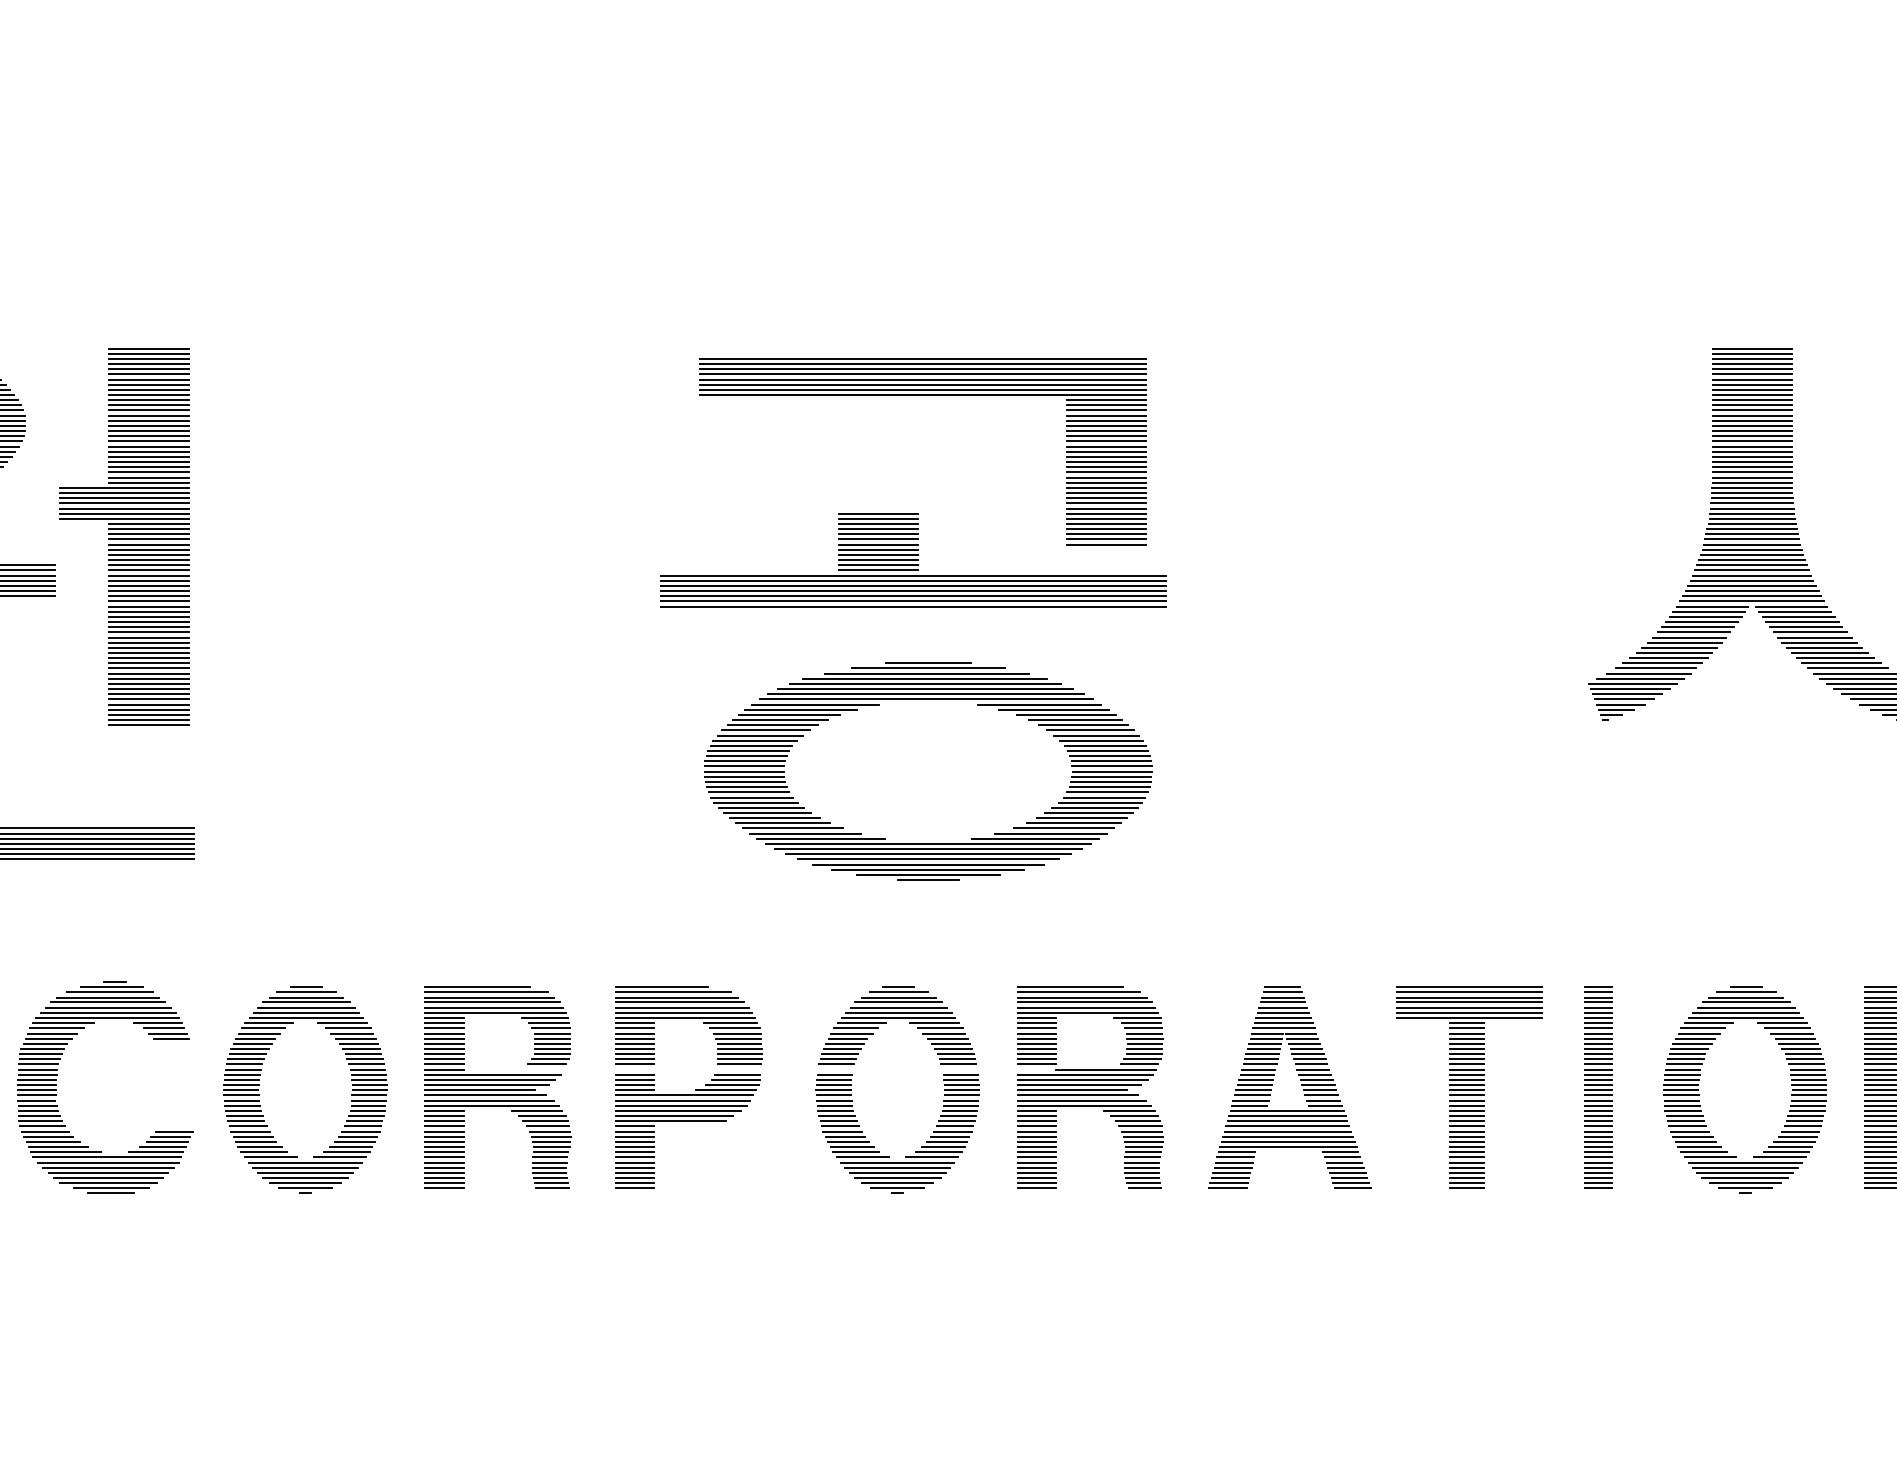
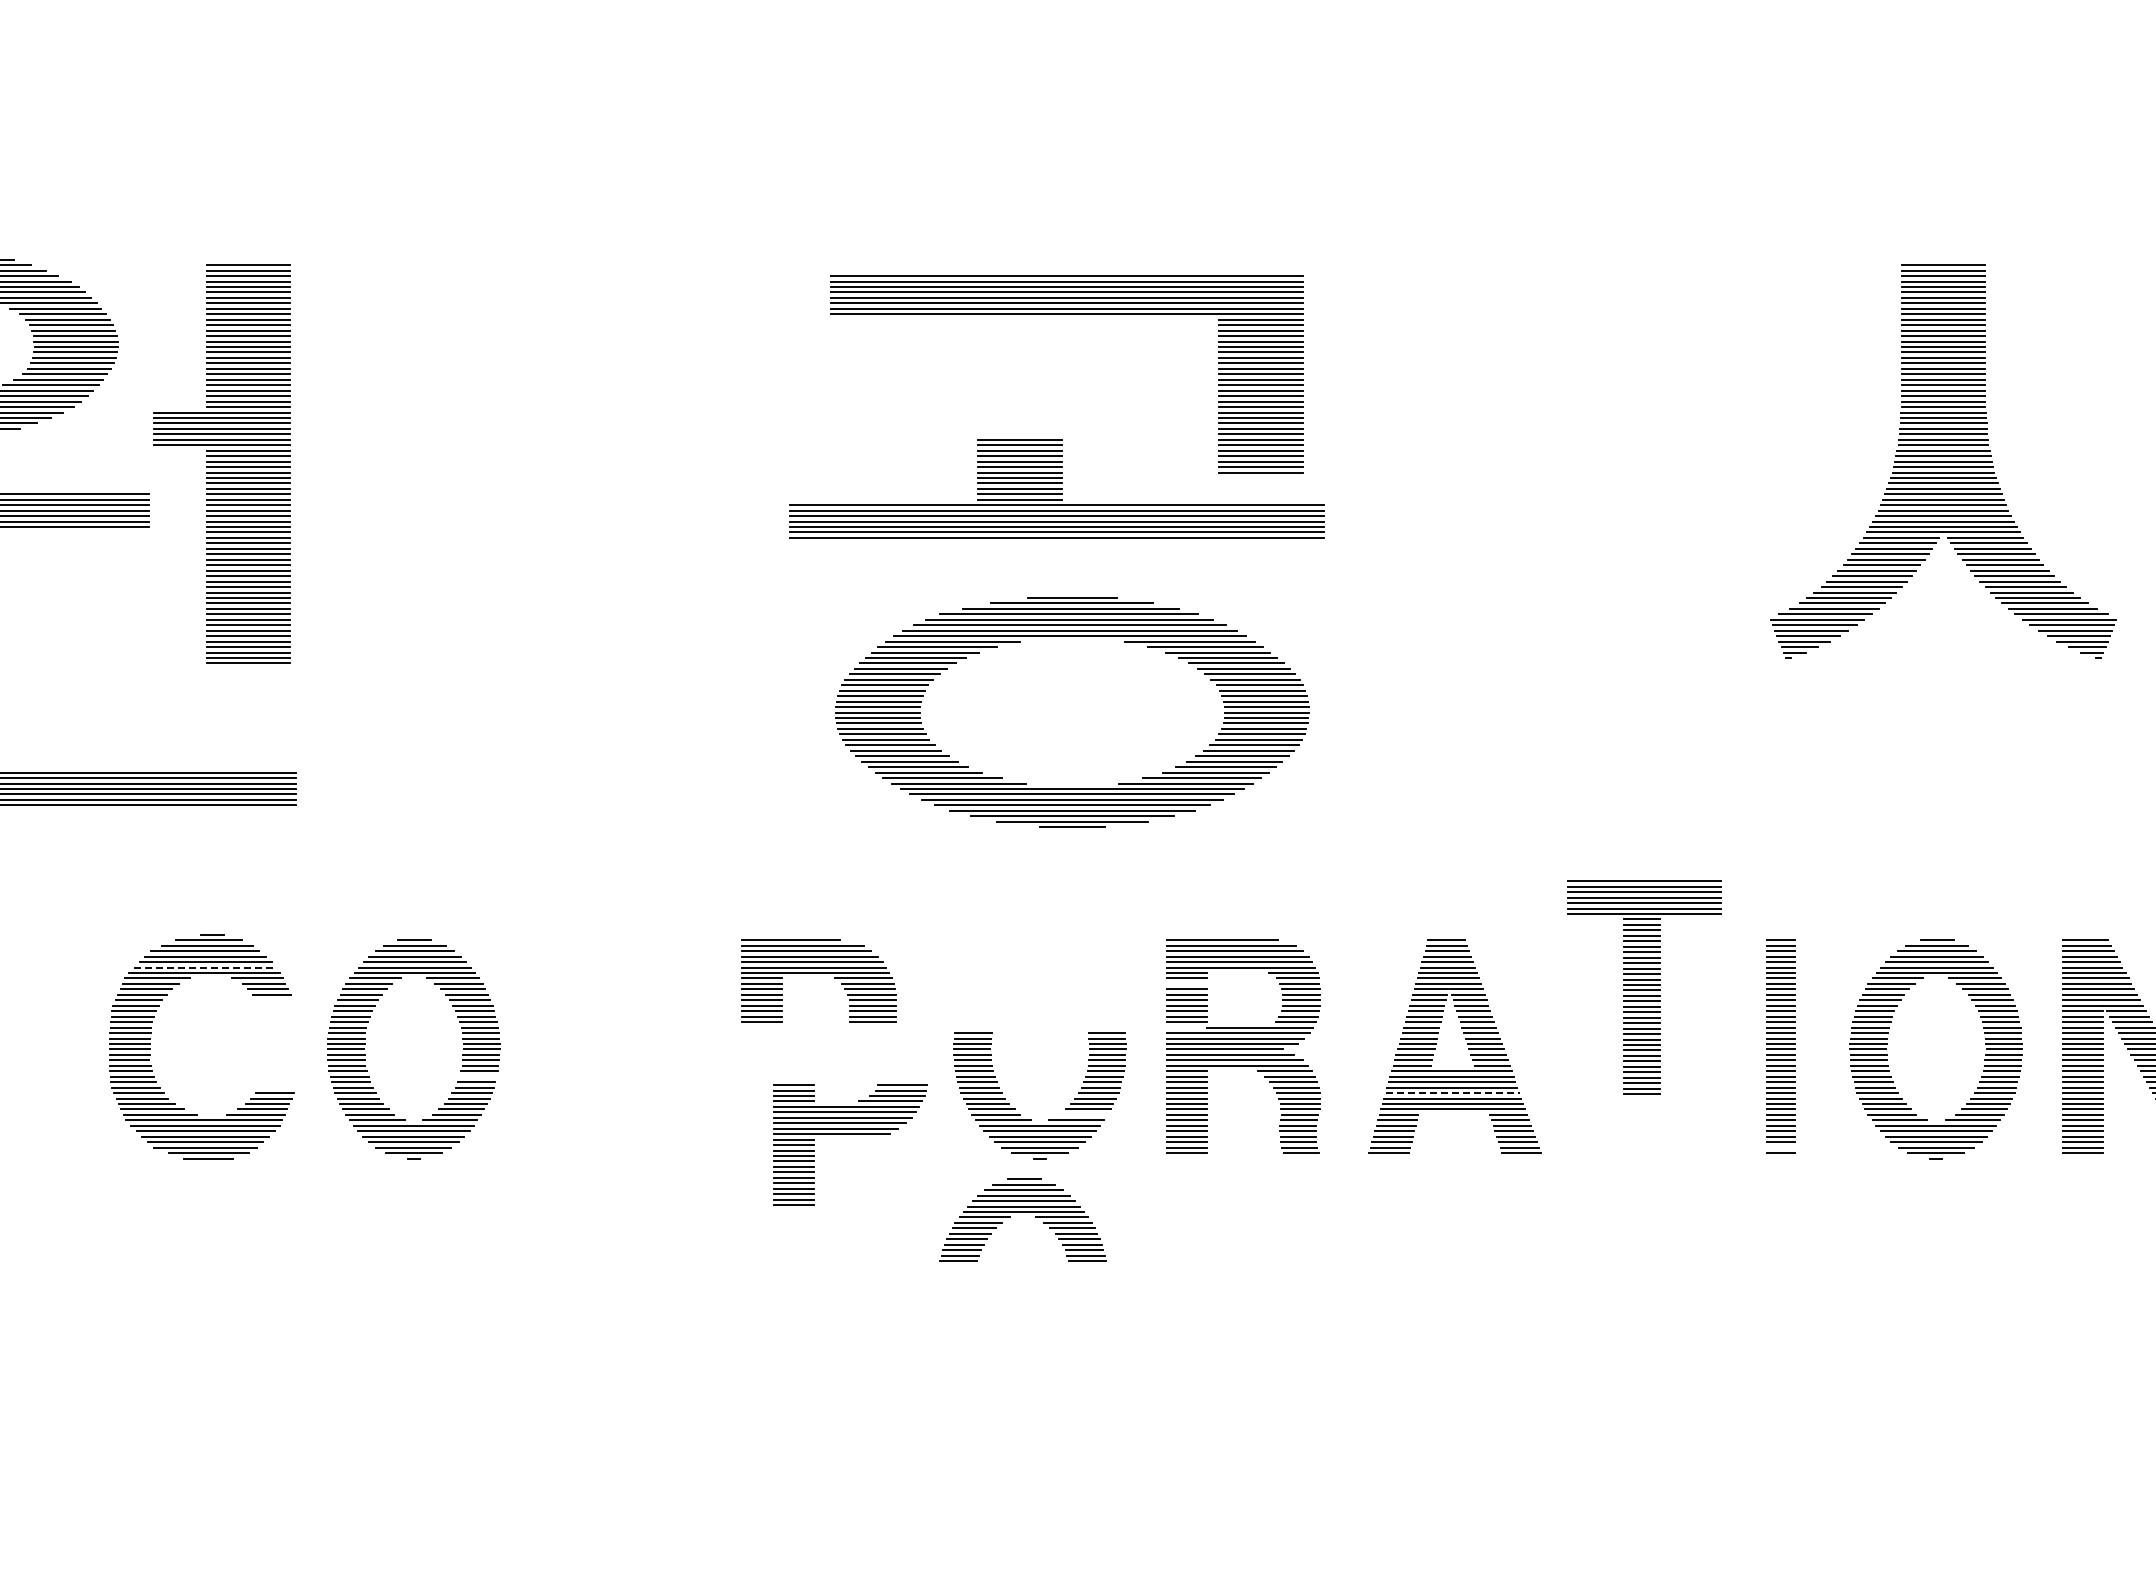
line: (108, 1012) -> (205, 967), solid -> dashed
part: (897, 1018) -> (1022, 1212), moved
line: (1037, 1027) -> (1187, 983), removed
part: (498, 1087) -> (617, 1046), removed
part: (1469, 1087) -> (1644, 987), moved
line: (365, 1115) -> (477, 1076), removed
part: (688, 1121) -> (850, 1134), moved
line: (1287, 1131) -> (1452, 1093), solid -> dashed
line: (938, 1151) -> (1083, 1114), removed
line: (1598, 1182) -> (1781, 1147), removed

